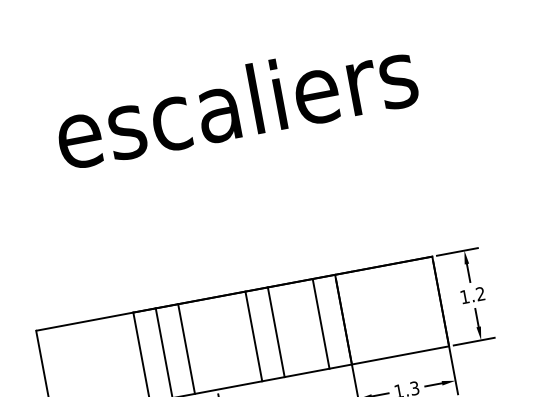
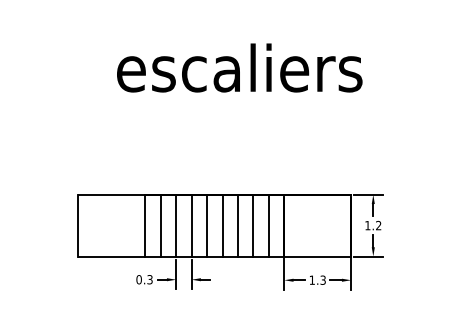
line: (298, 327) -> (253, 225), added
line: (231, 340) -> (207, 225), added
line: (208, 344) -> (191, 225), added

